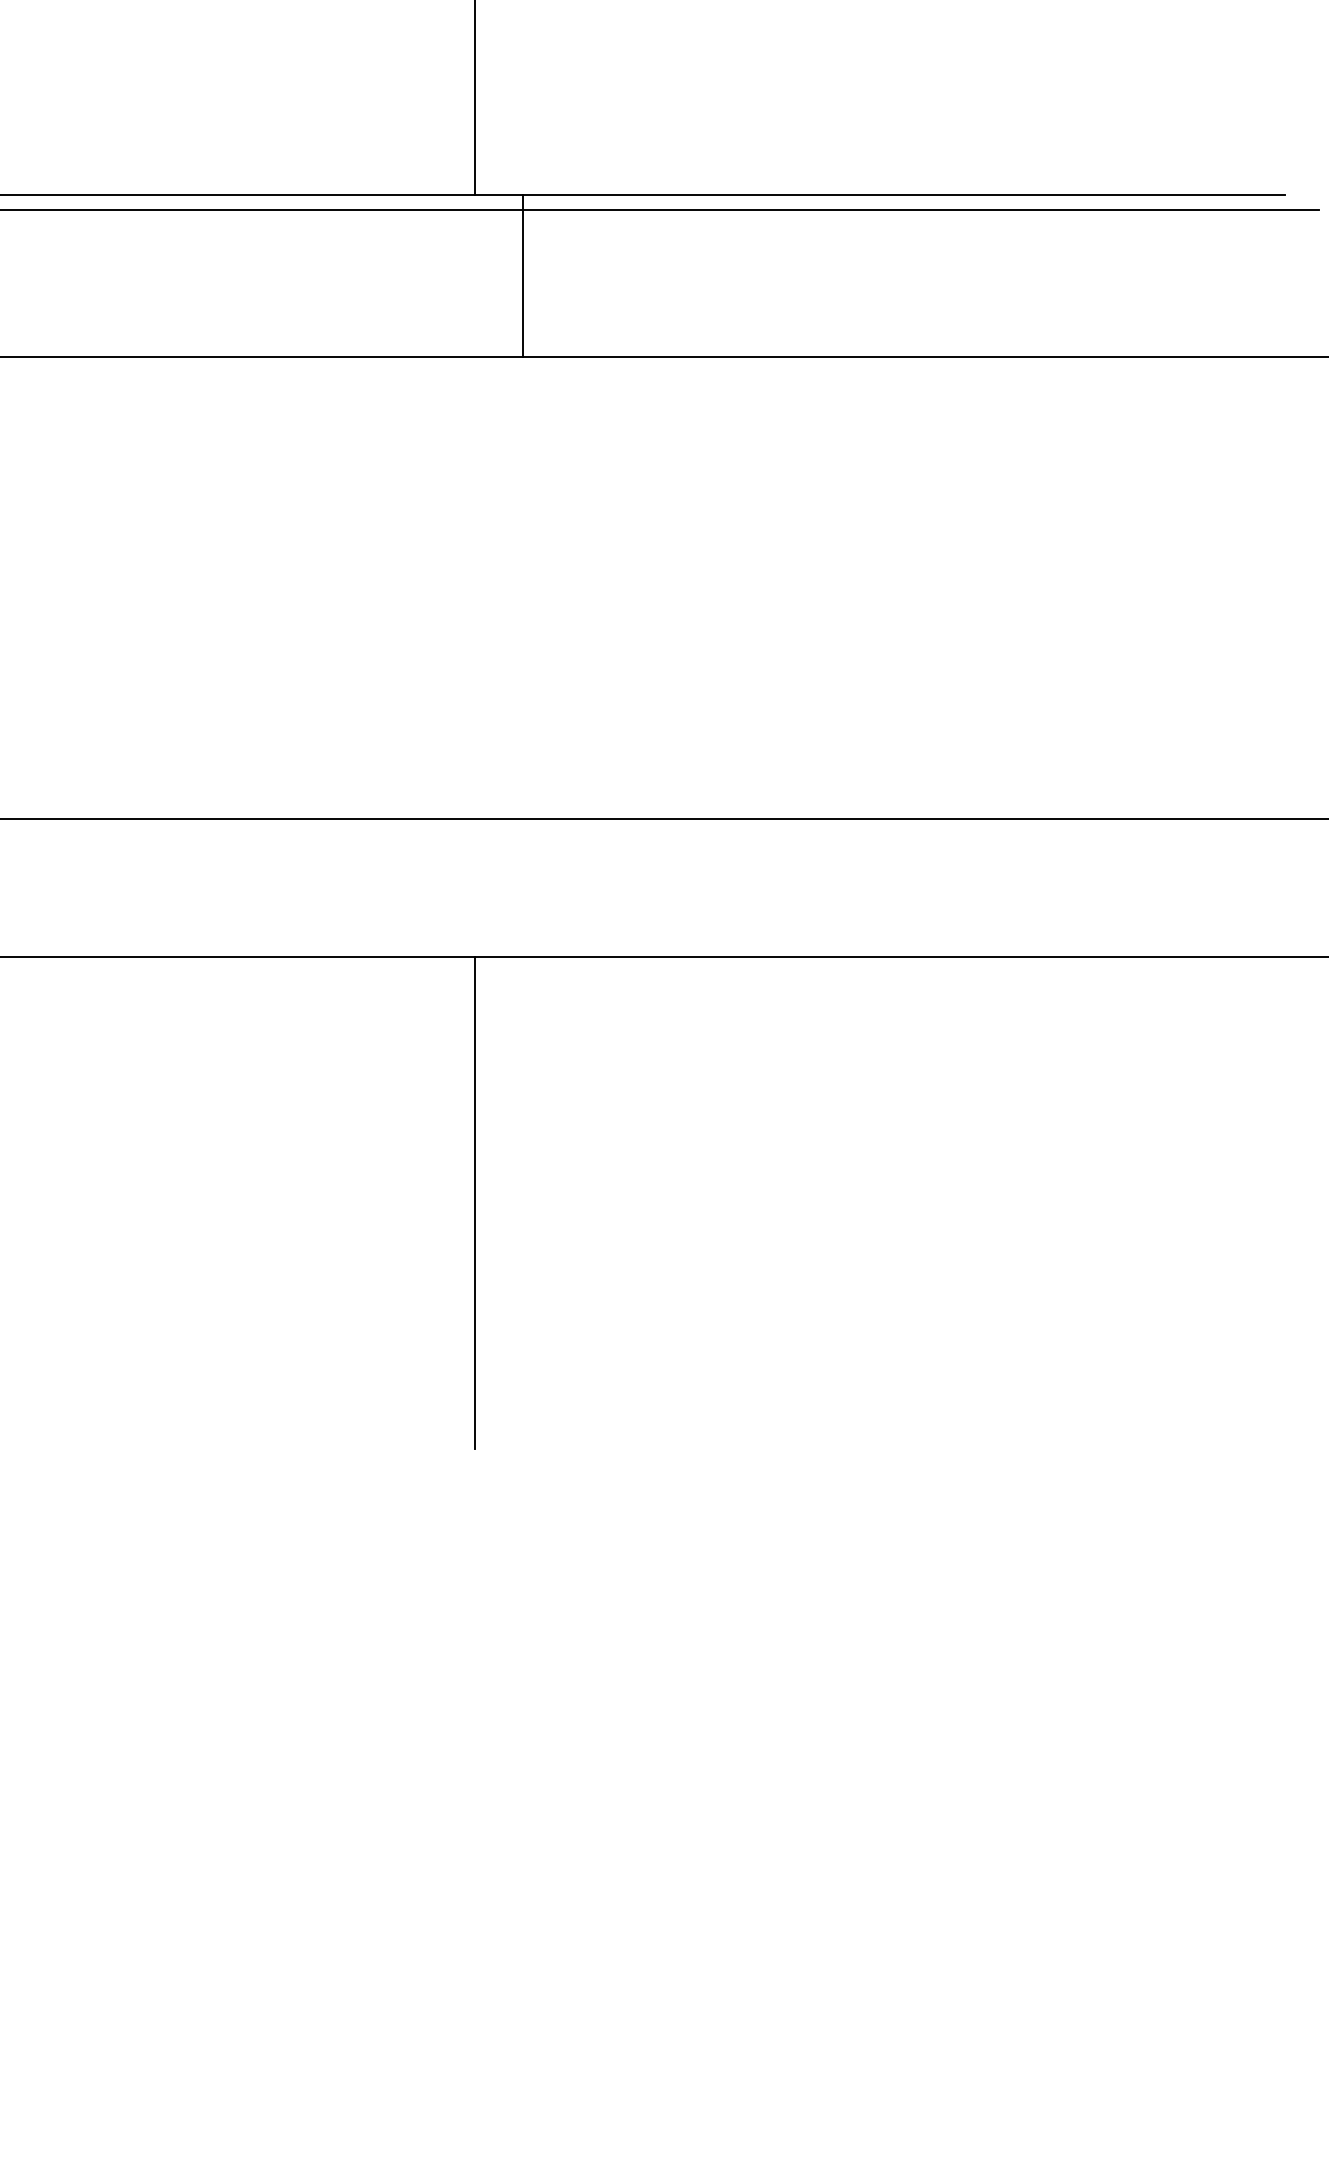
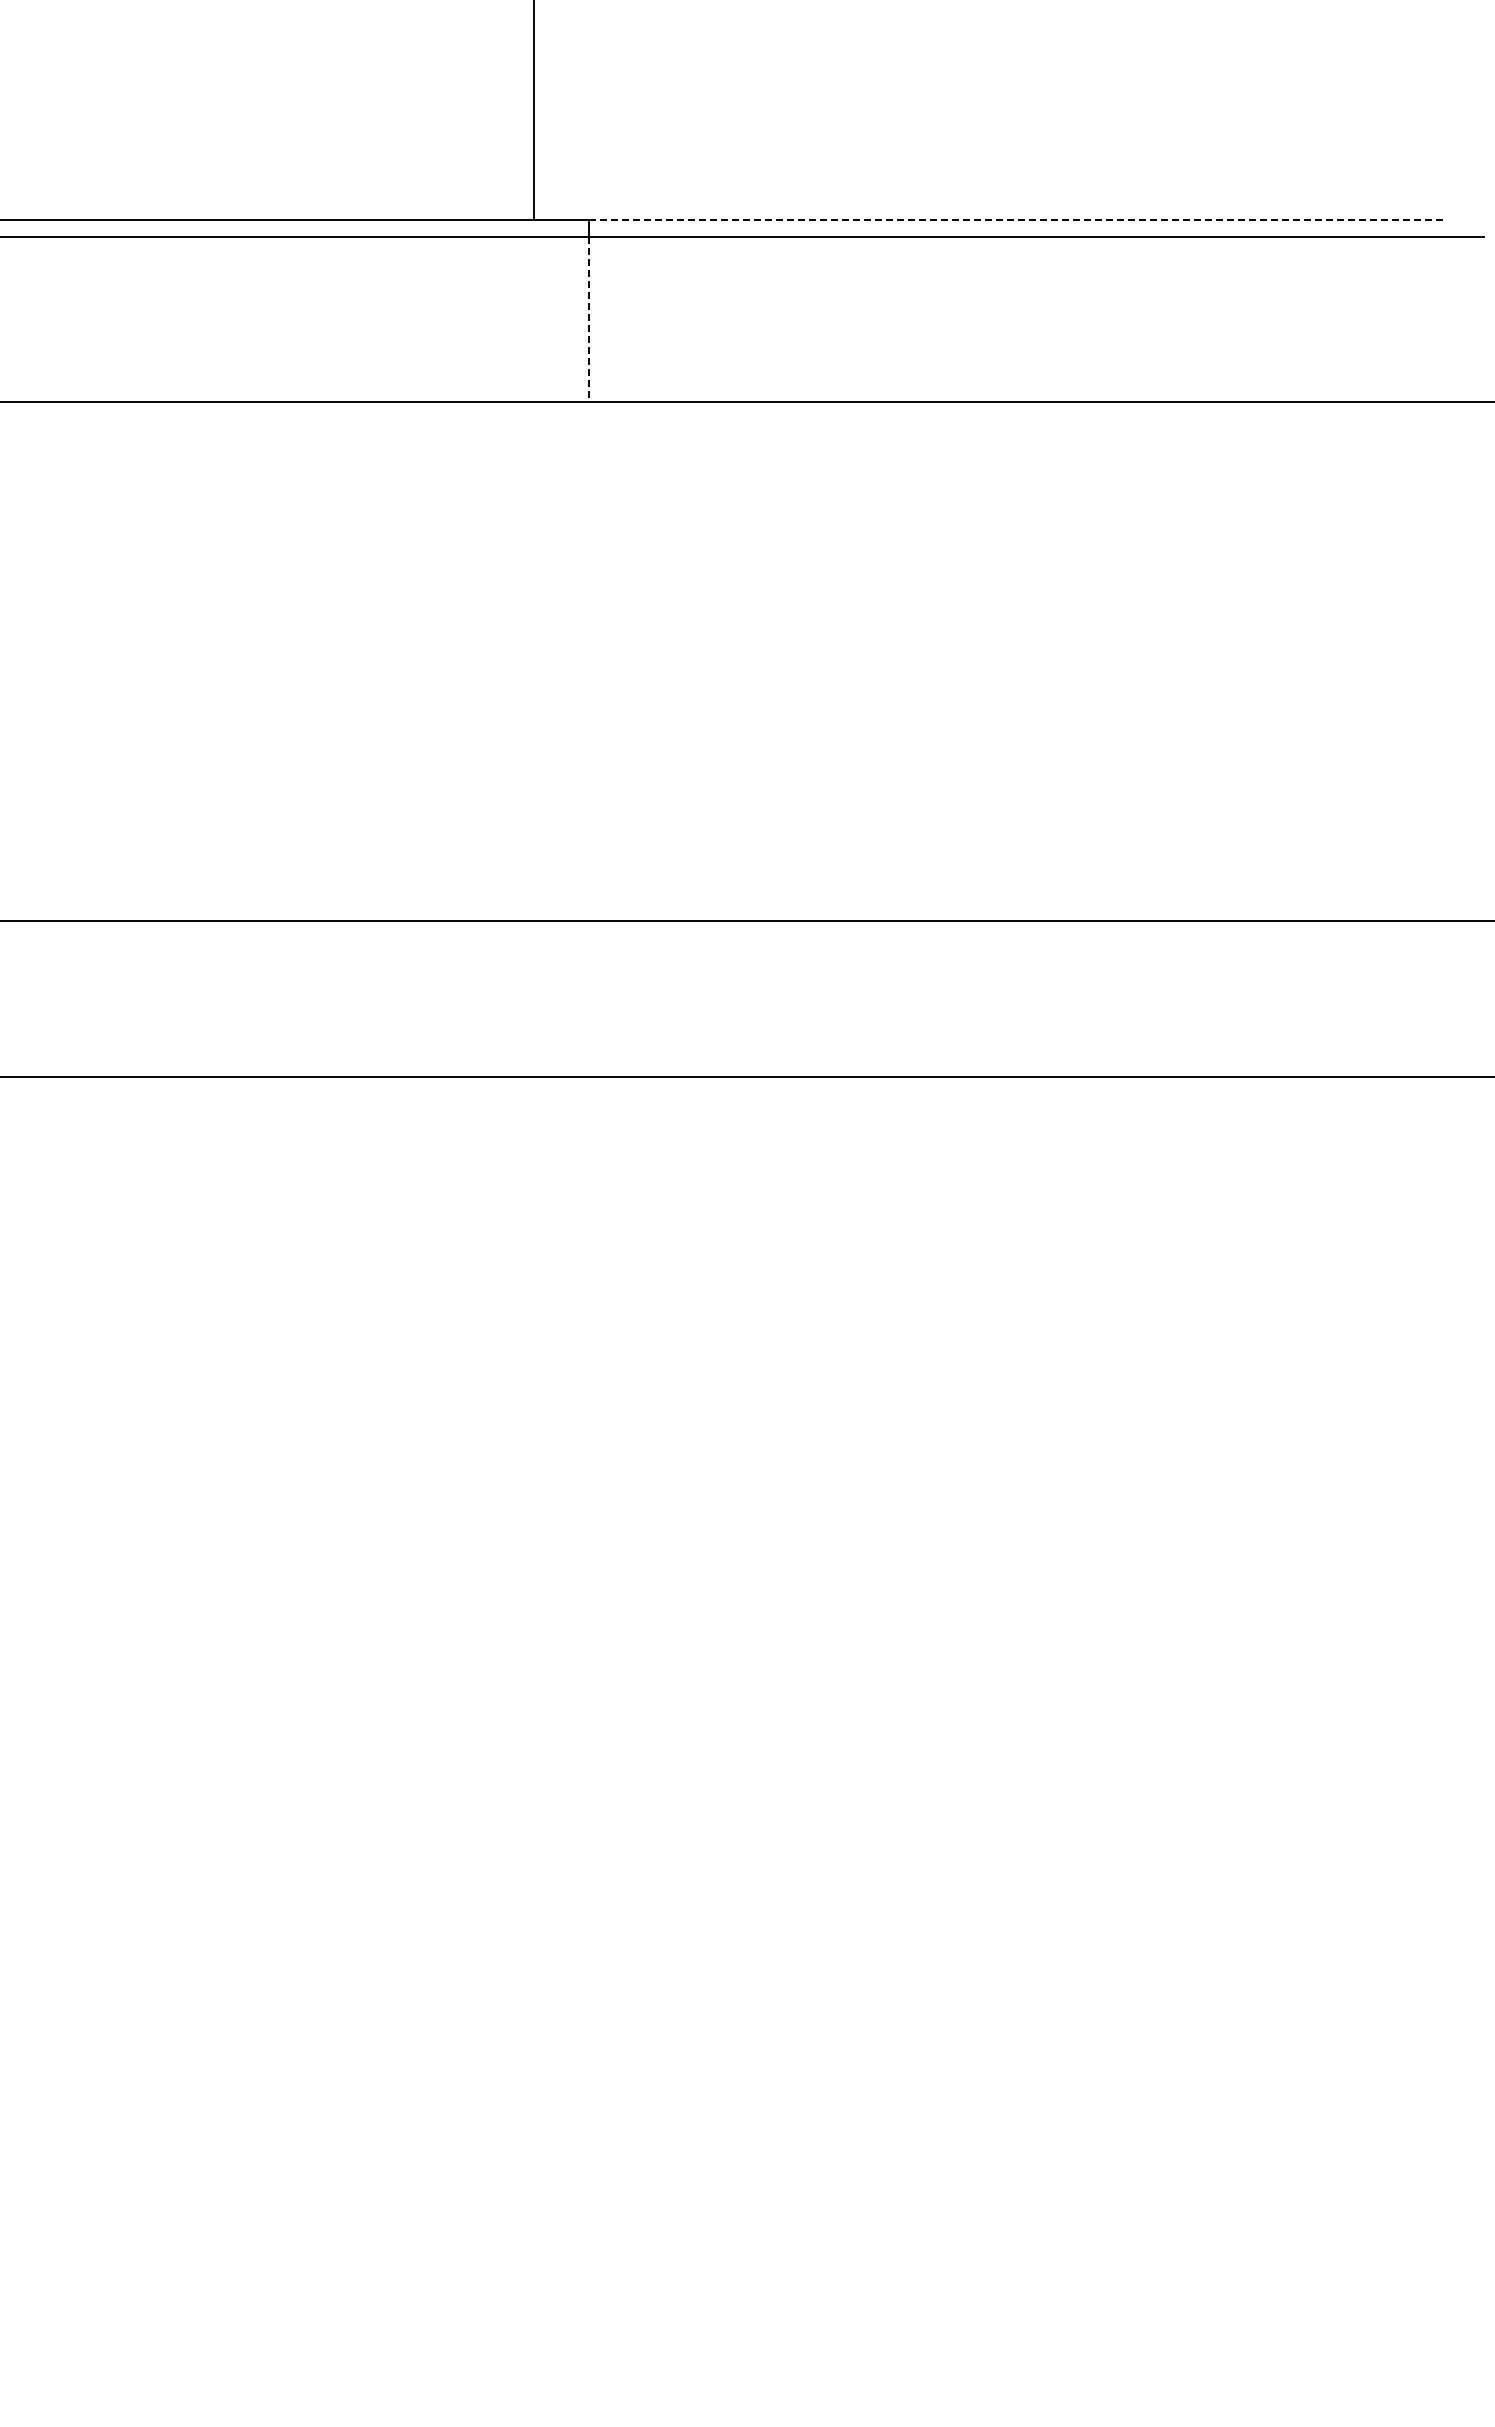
line: (904, 195) -> (1017, 220), solid -> dashed
line: (523, 283) -> (588, 319), solid -> dashed
line: (474, 1202) -> (533, 1353), removed

